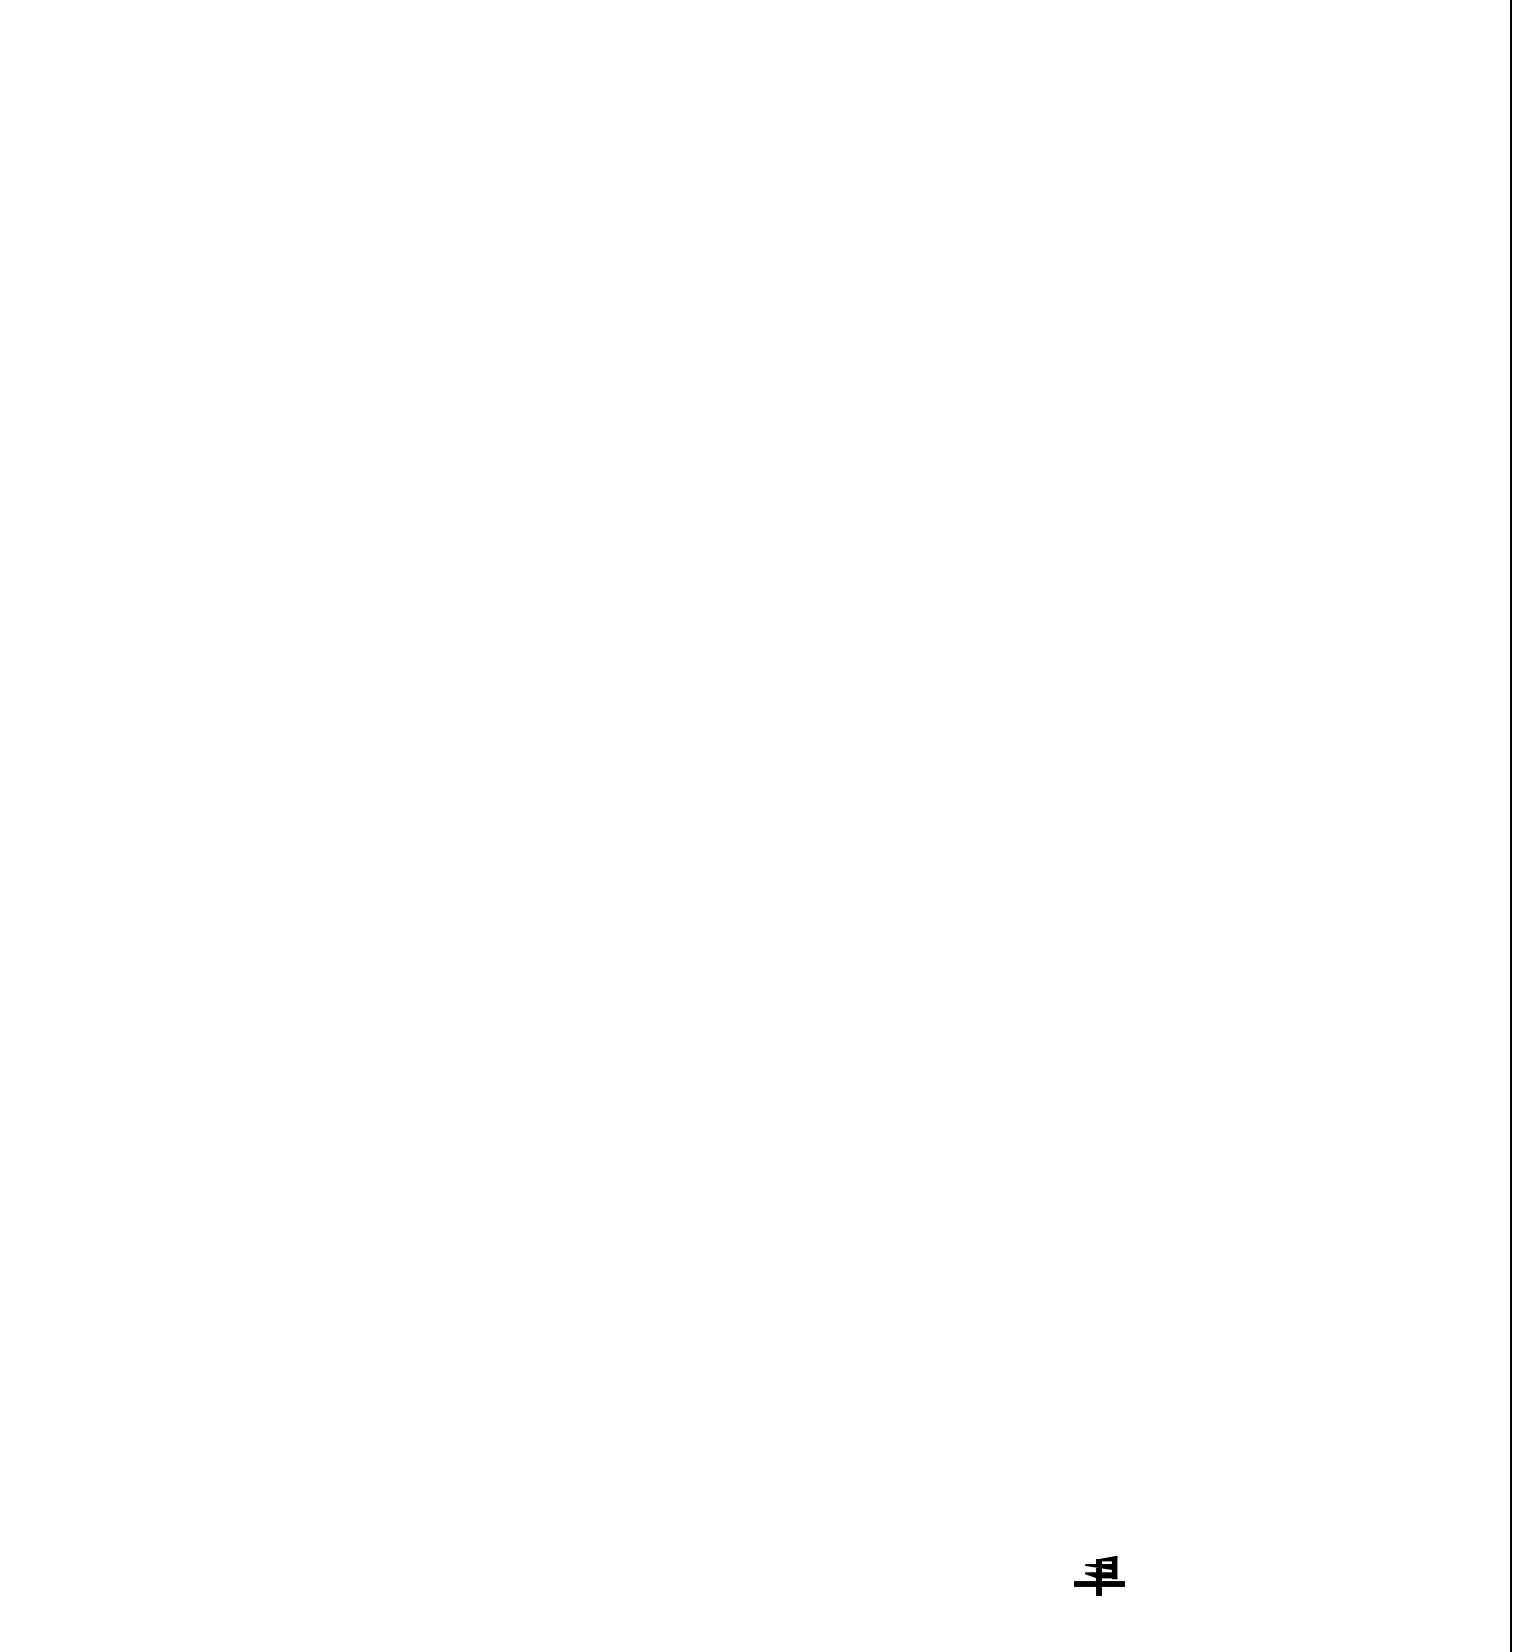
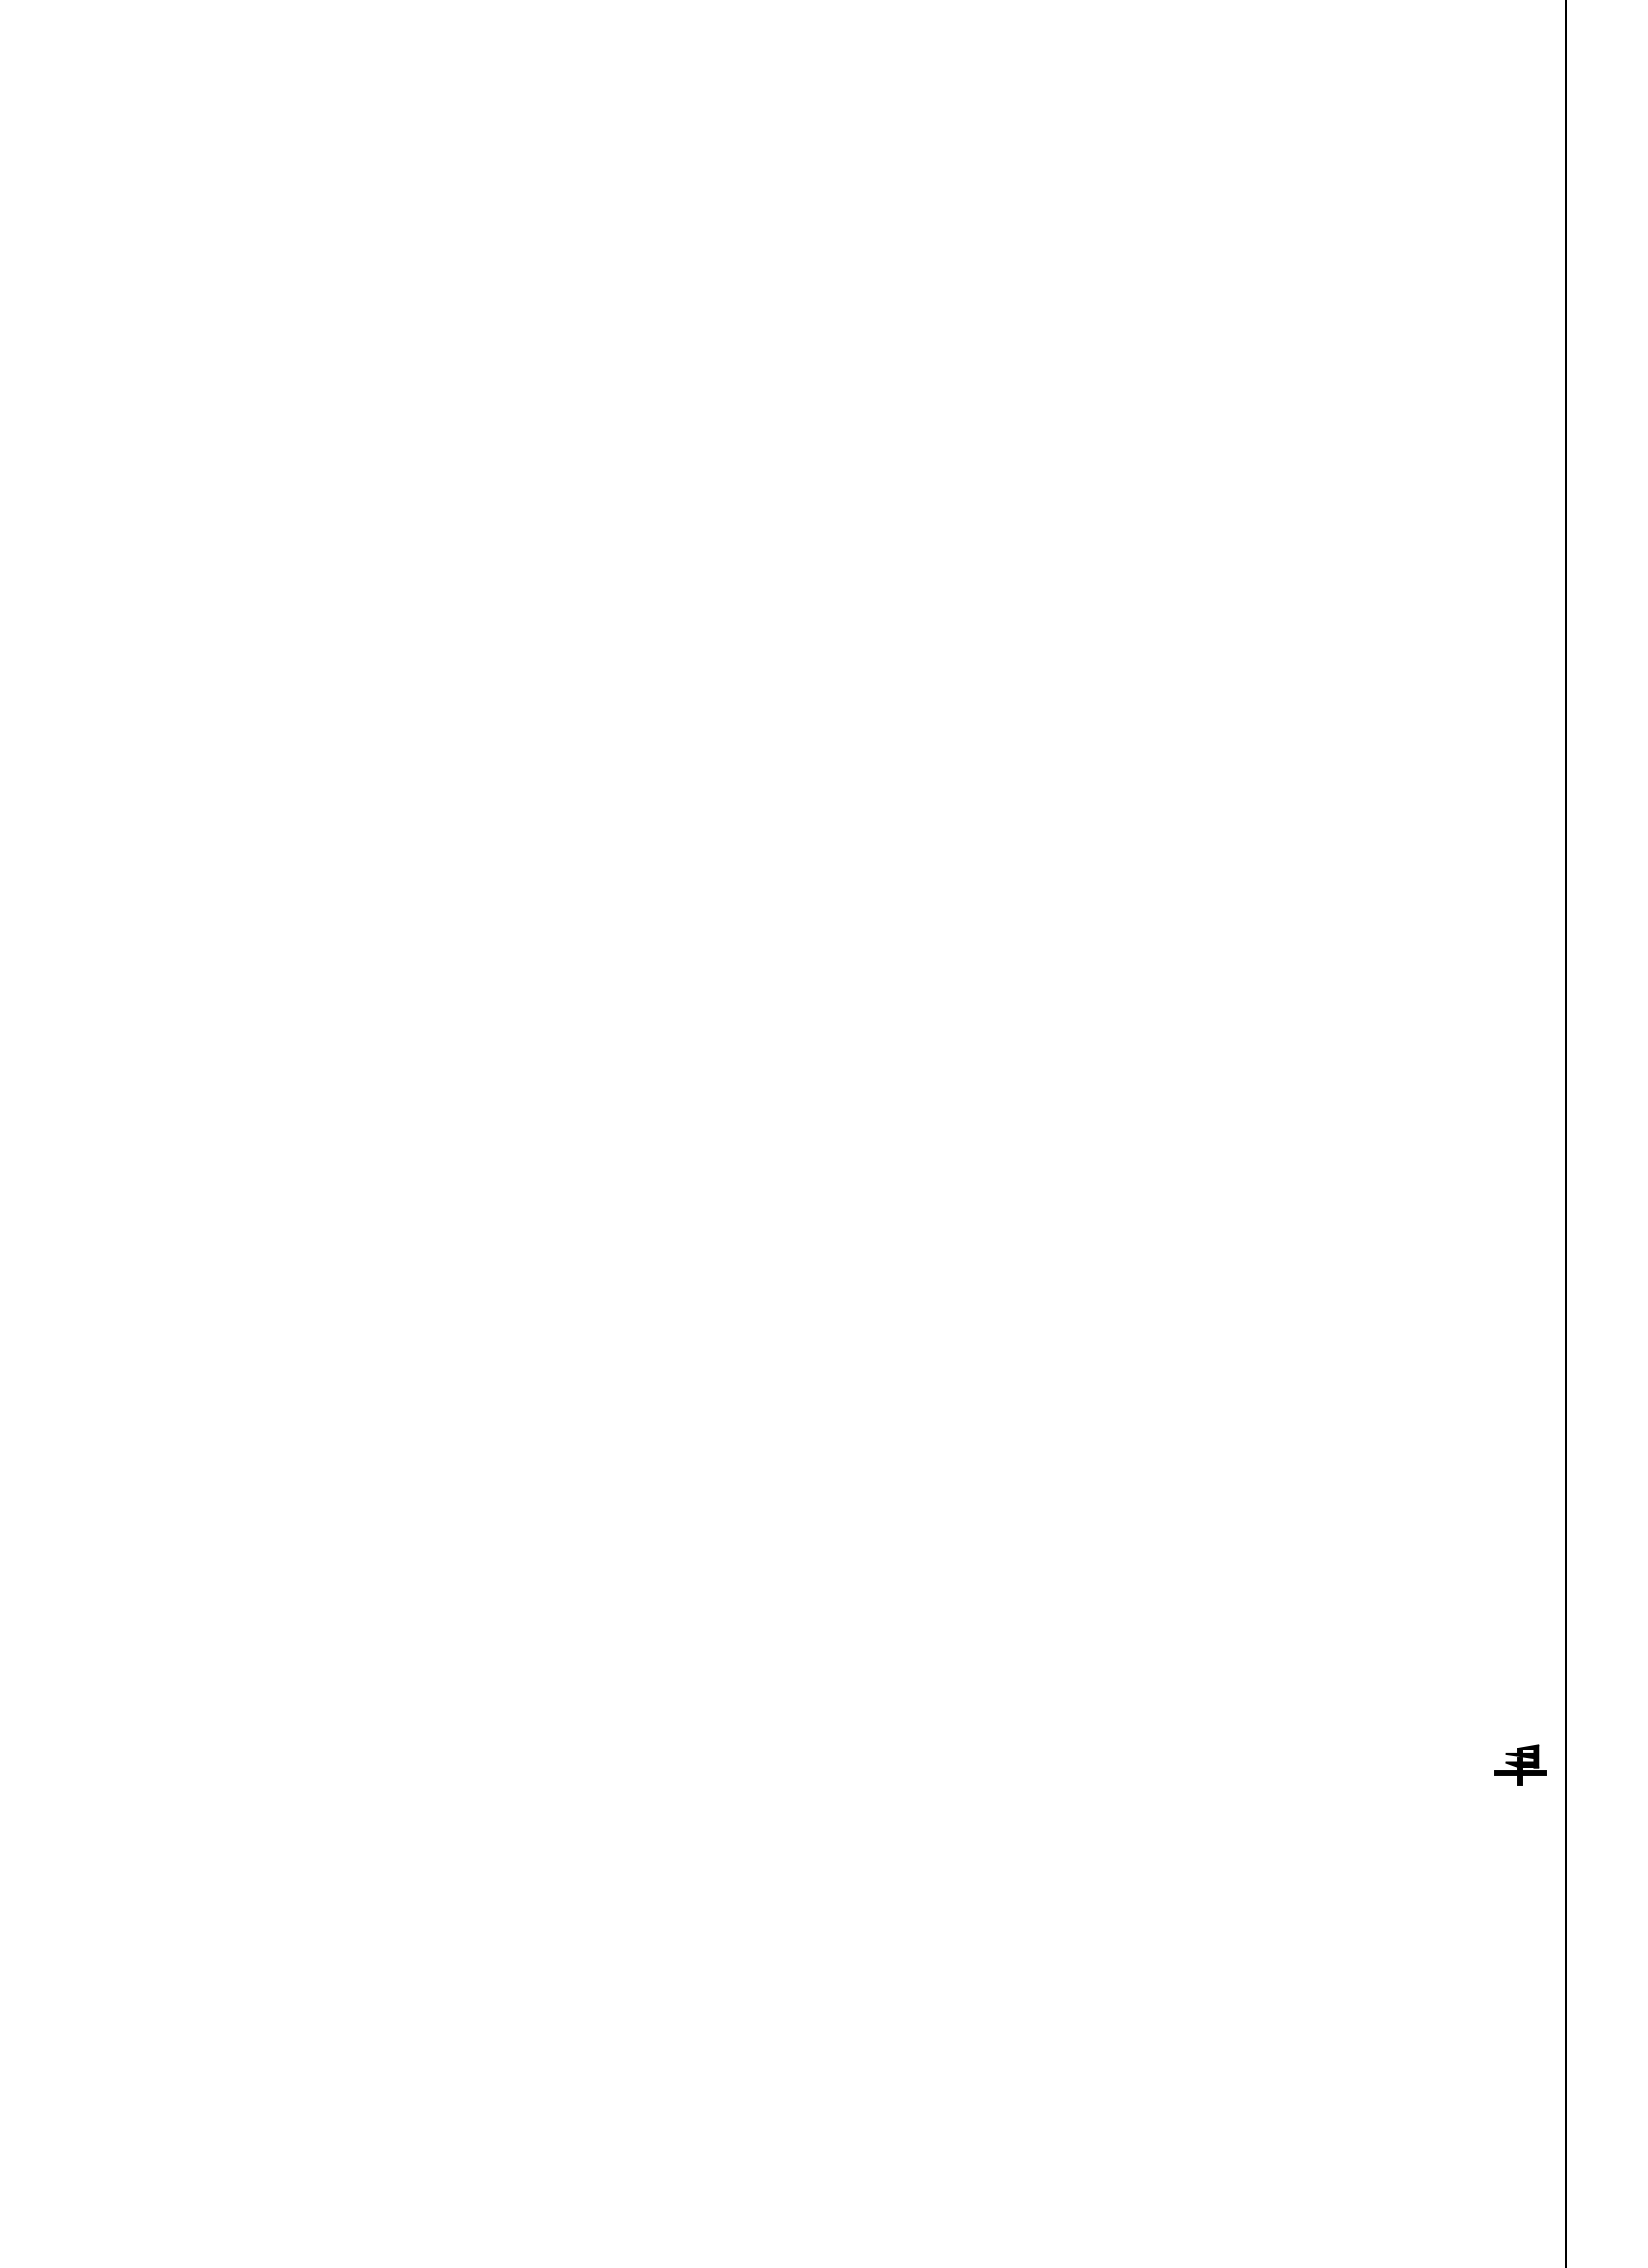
part: (1099, 1575) -> (1520, 1764), moved

